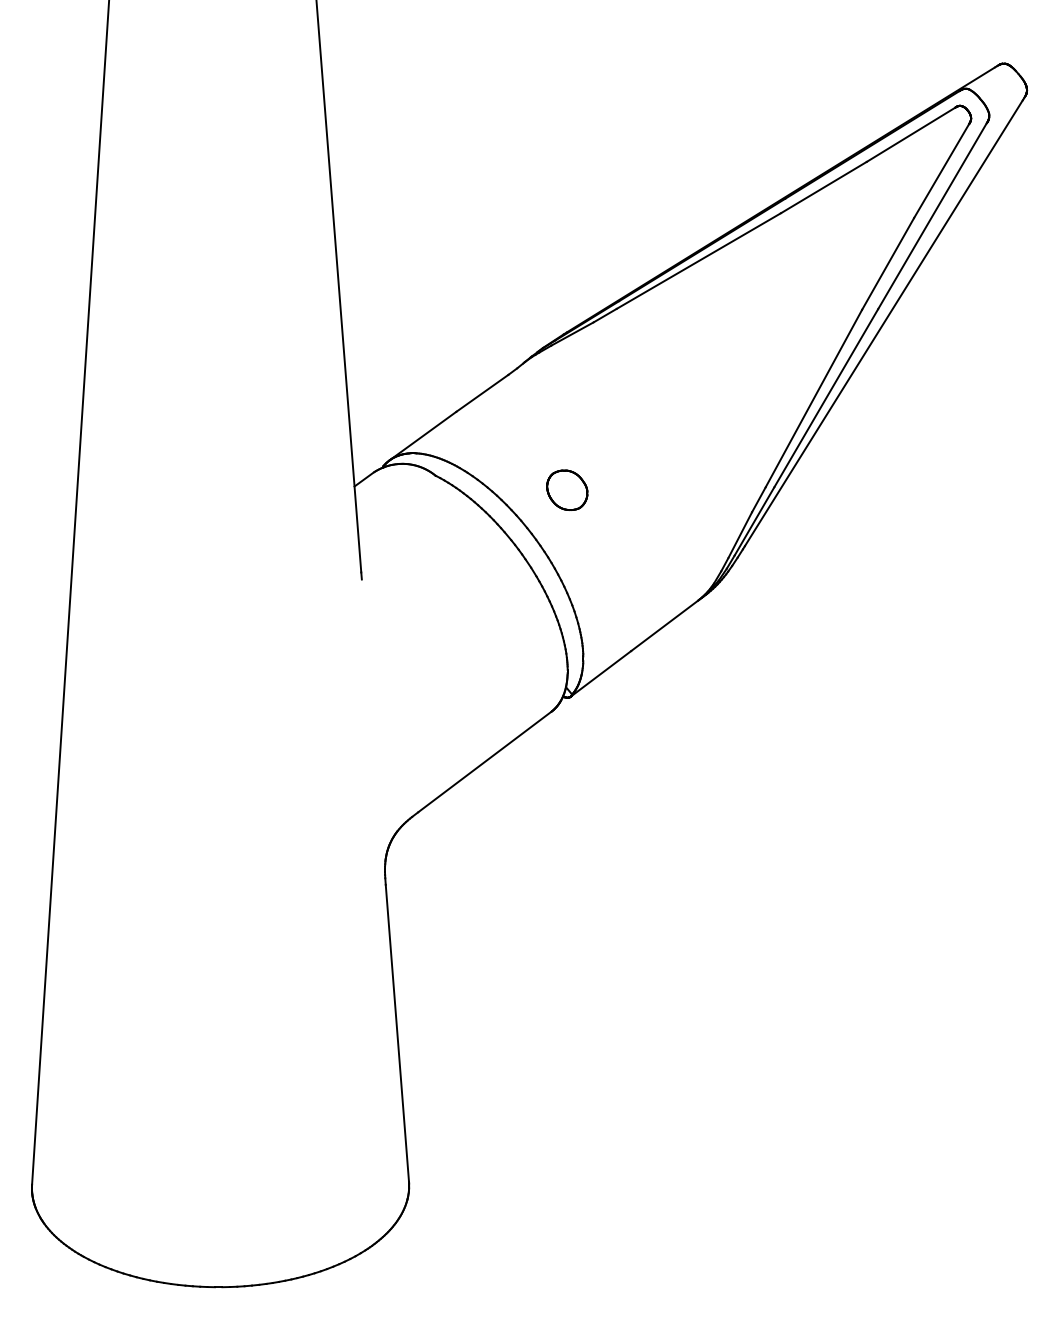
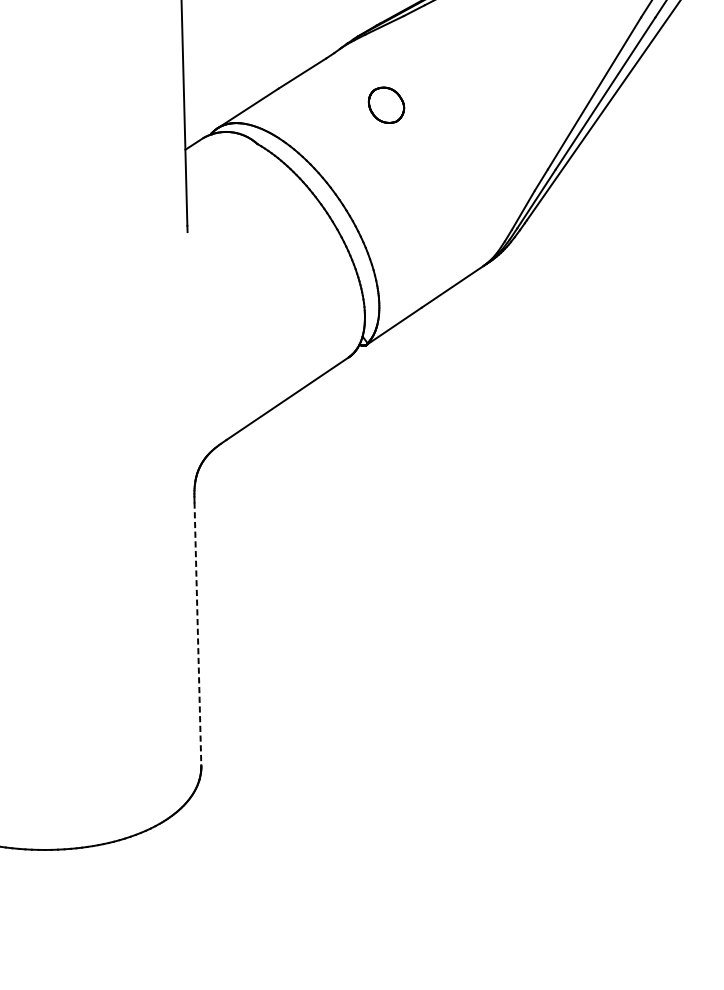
part: (567, 489) -> (386, 104), moved
line: (397, 1033) -> (198, 634), solid -> dashed

